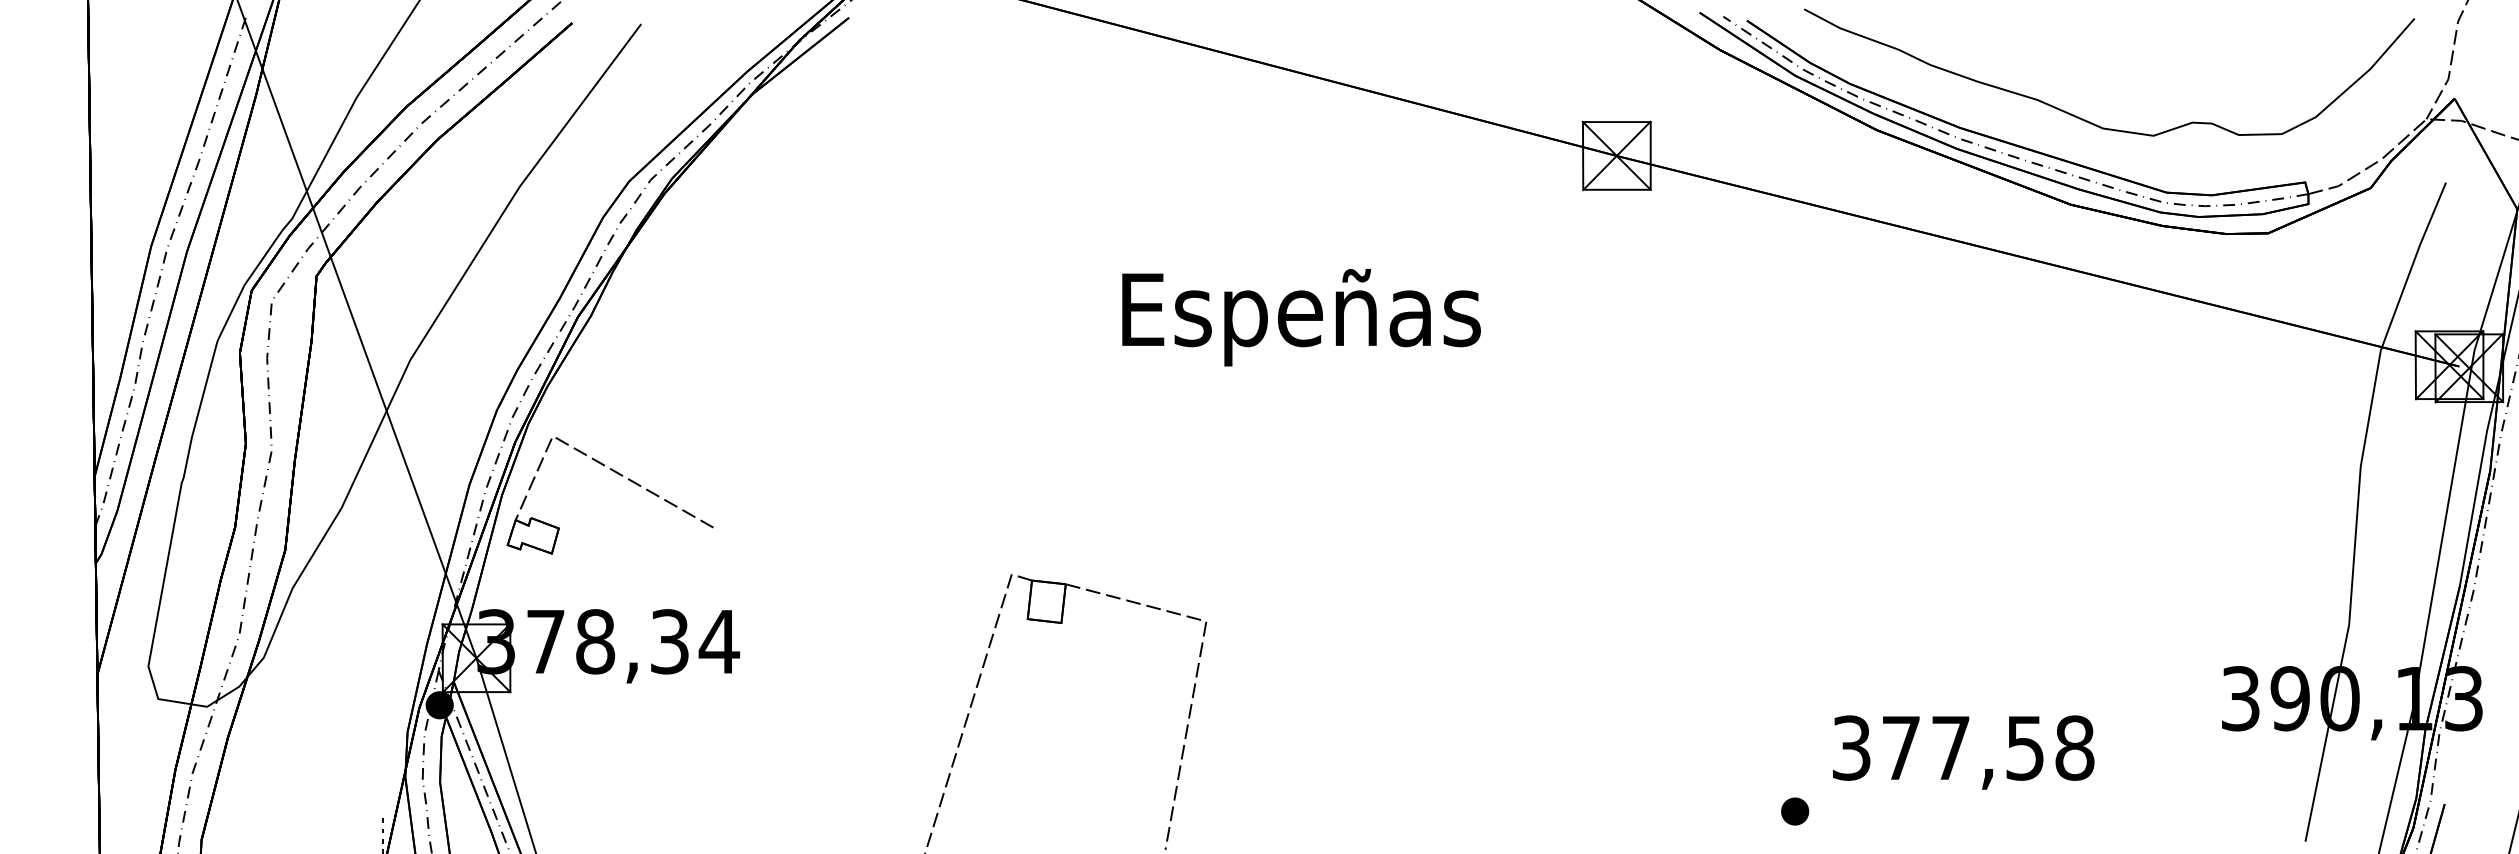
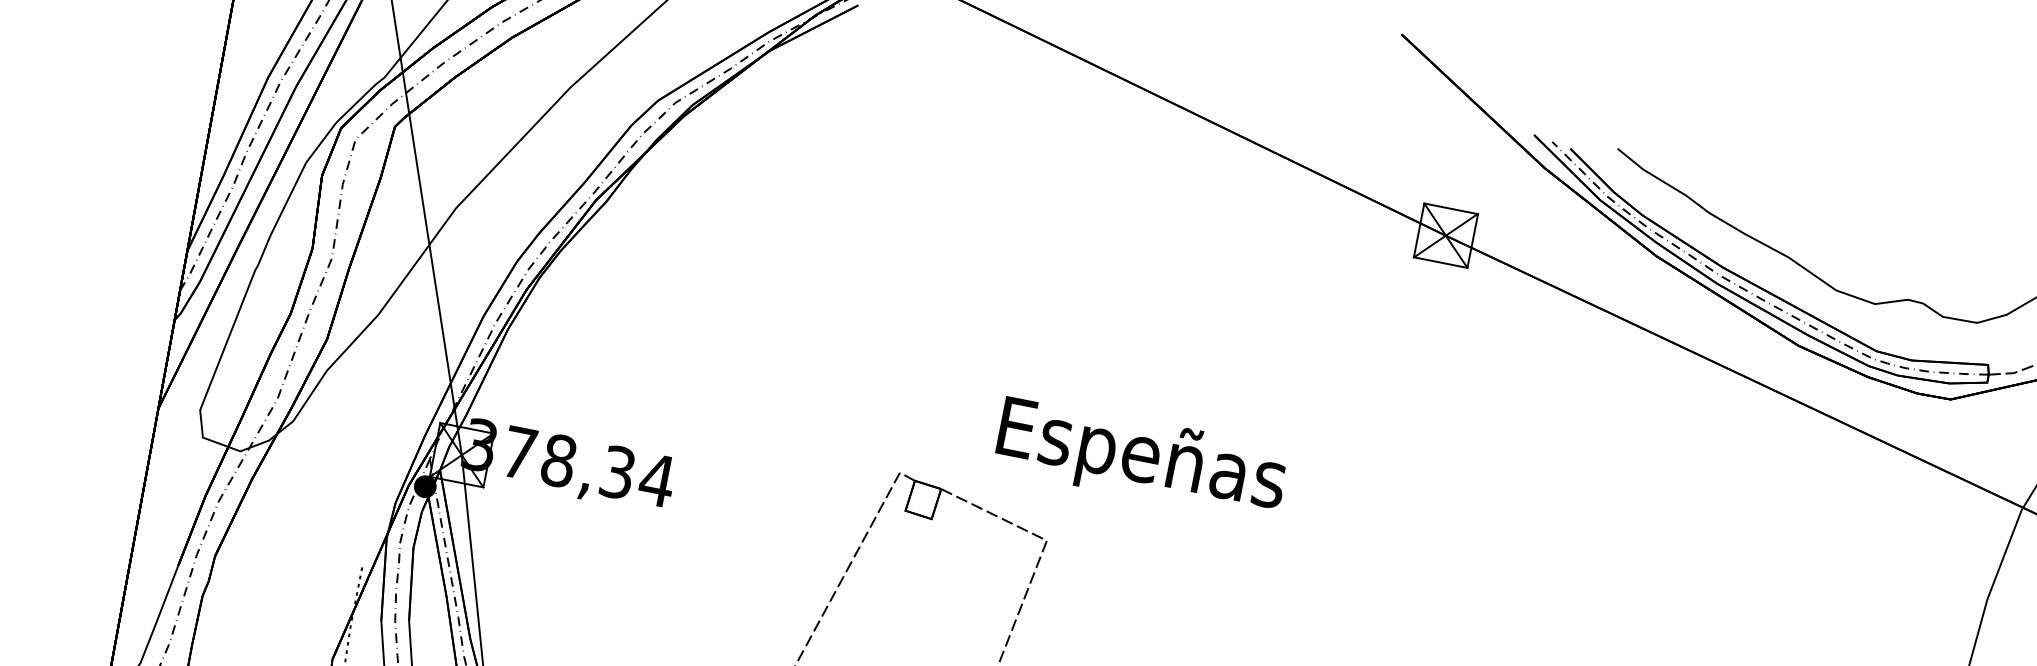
text: (1301, 317) -> (1141, 458), moved
part: (619, 475) -> (604, 332), removed

